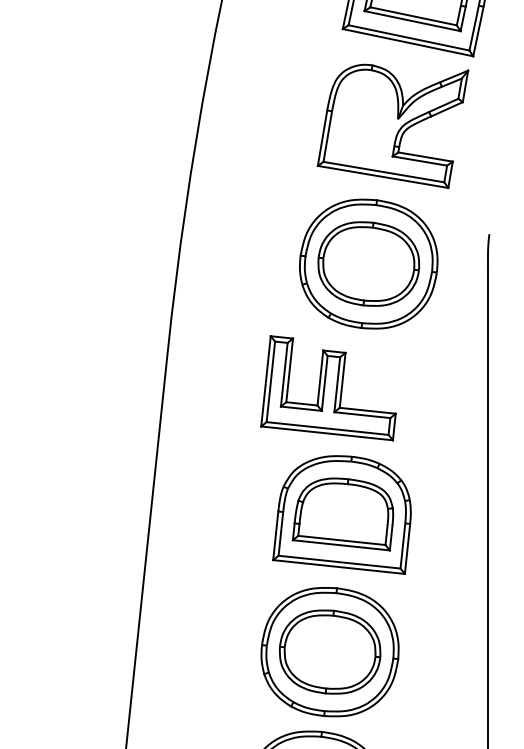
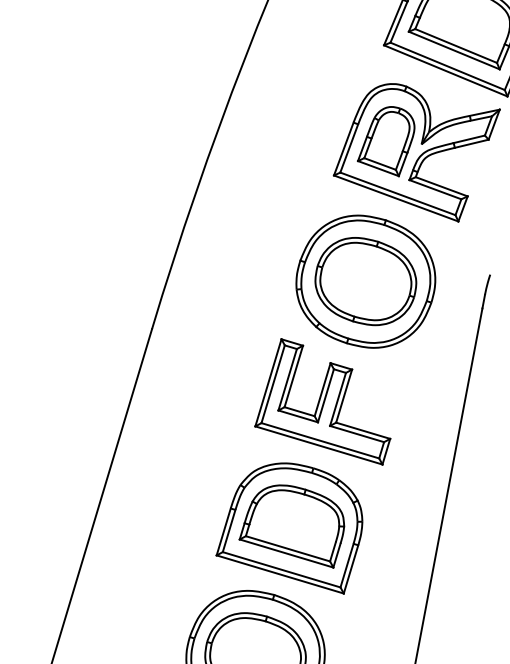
part: (363, 120) -> (387, 139), added
part: (328, 388) -> (328, 401), moved

